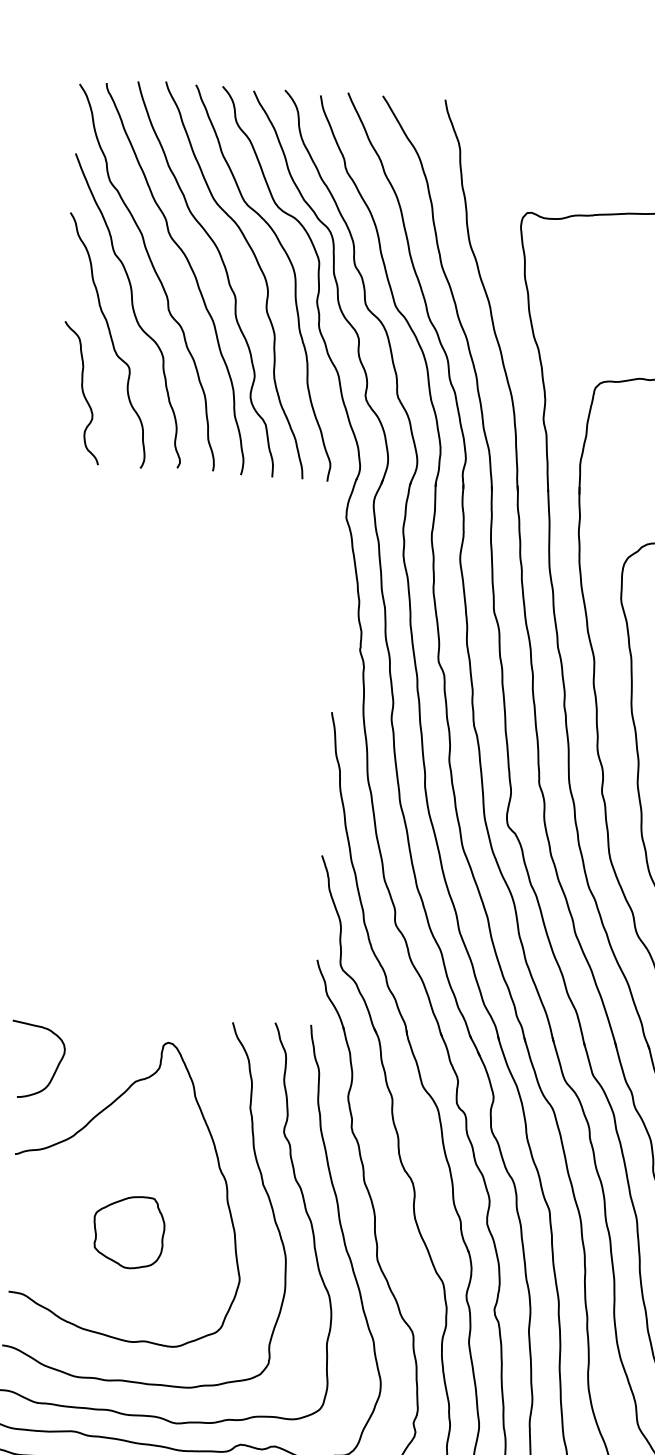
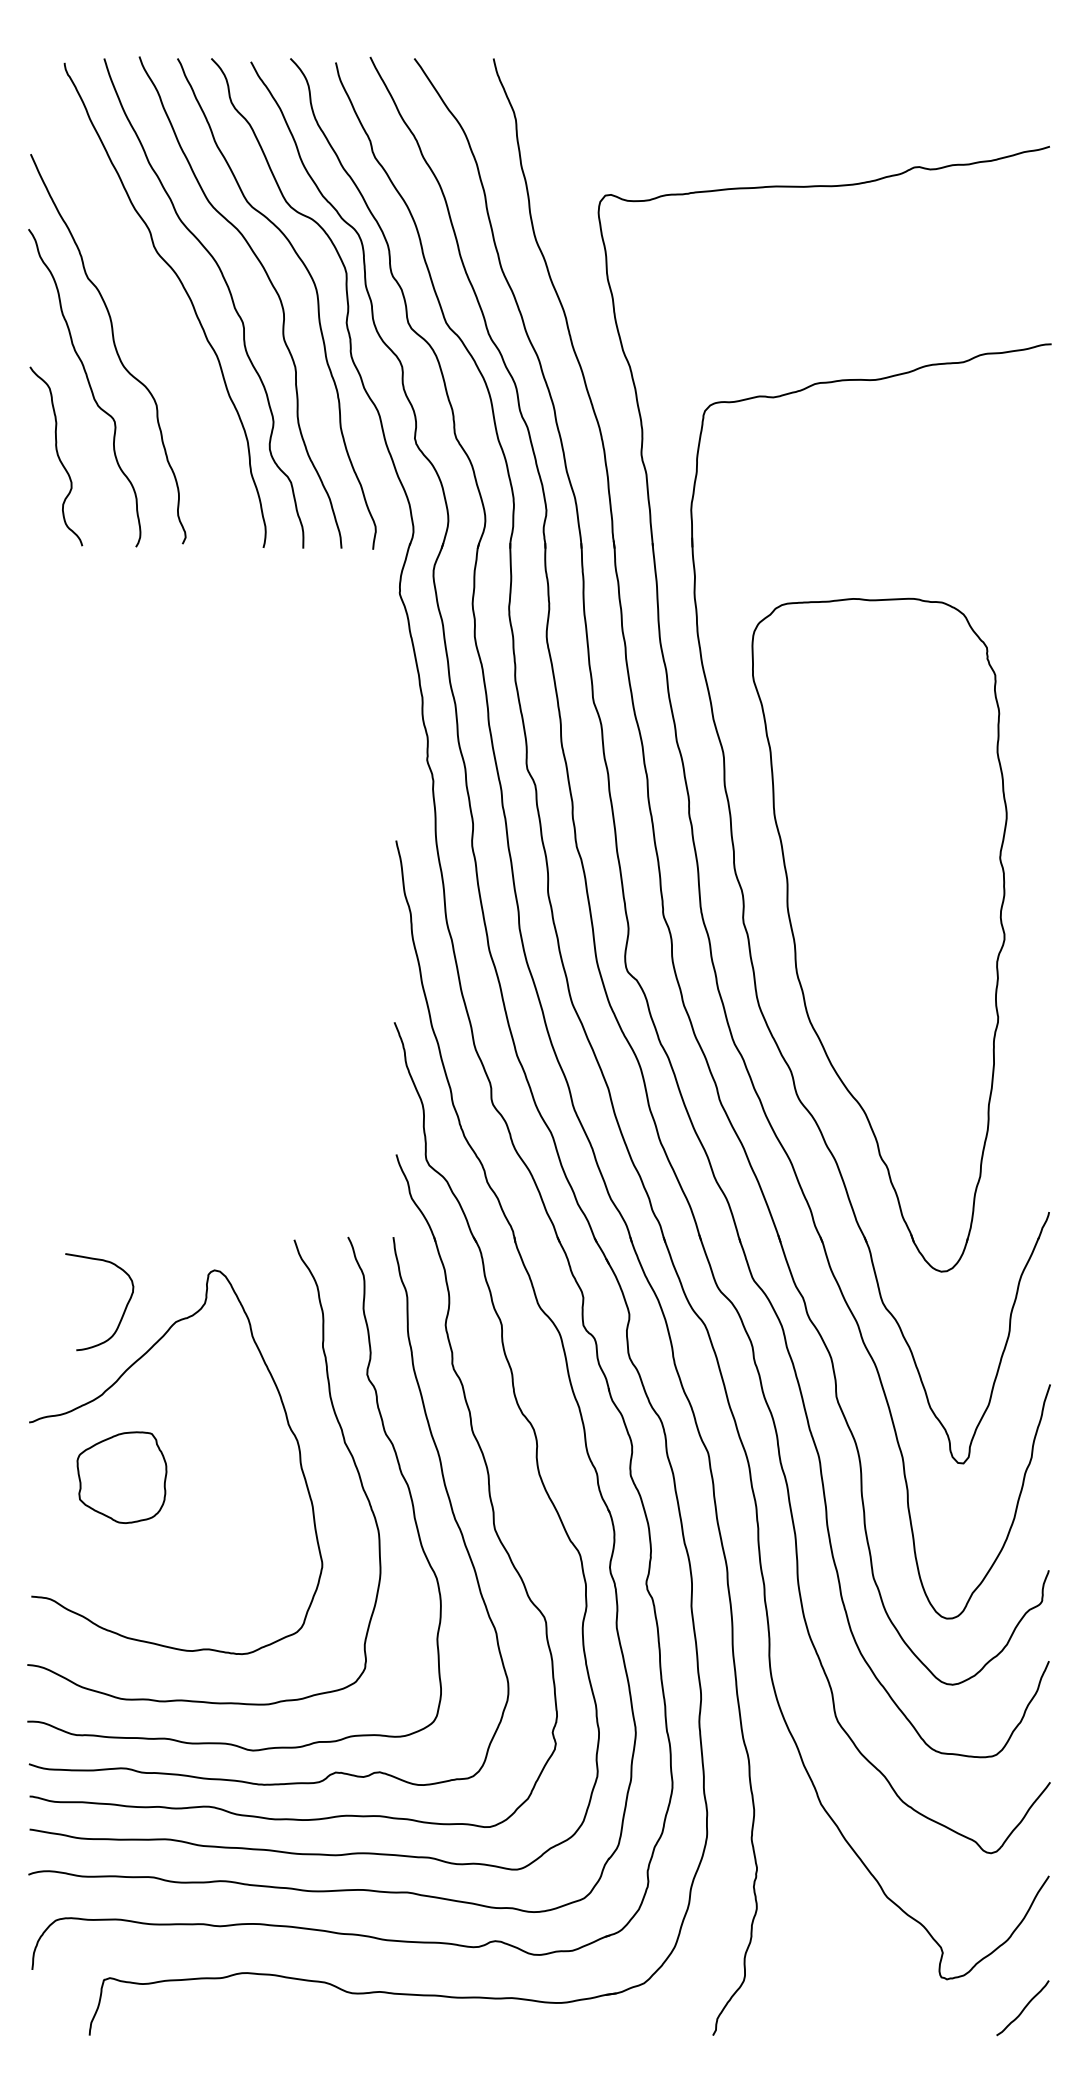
curve: (154, 272) -> (139, 298), removed
curve: (55, 1070) -> (122, 1313), moved
part: (128, 1232) -> (121, 1477), moved

